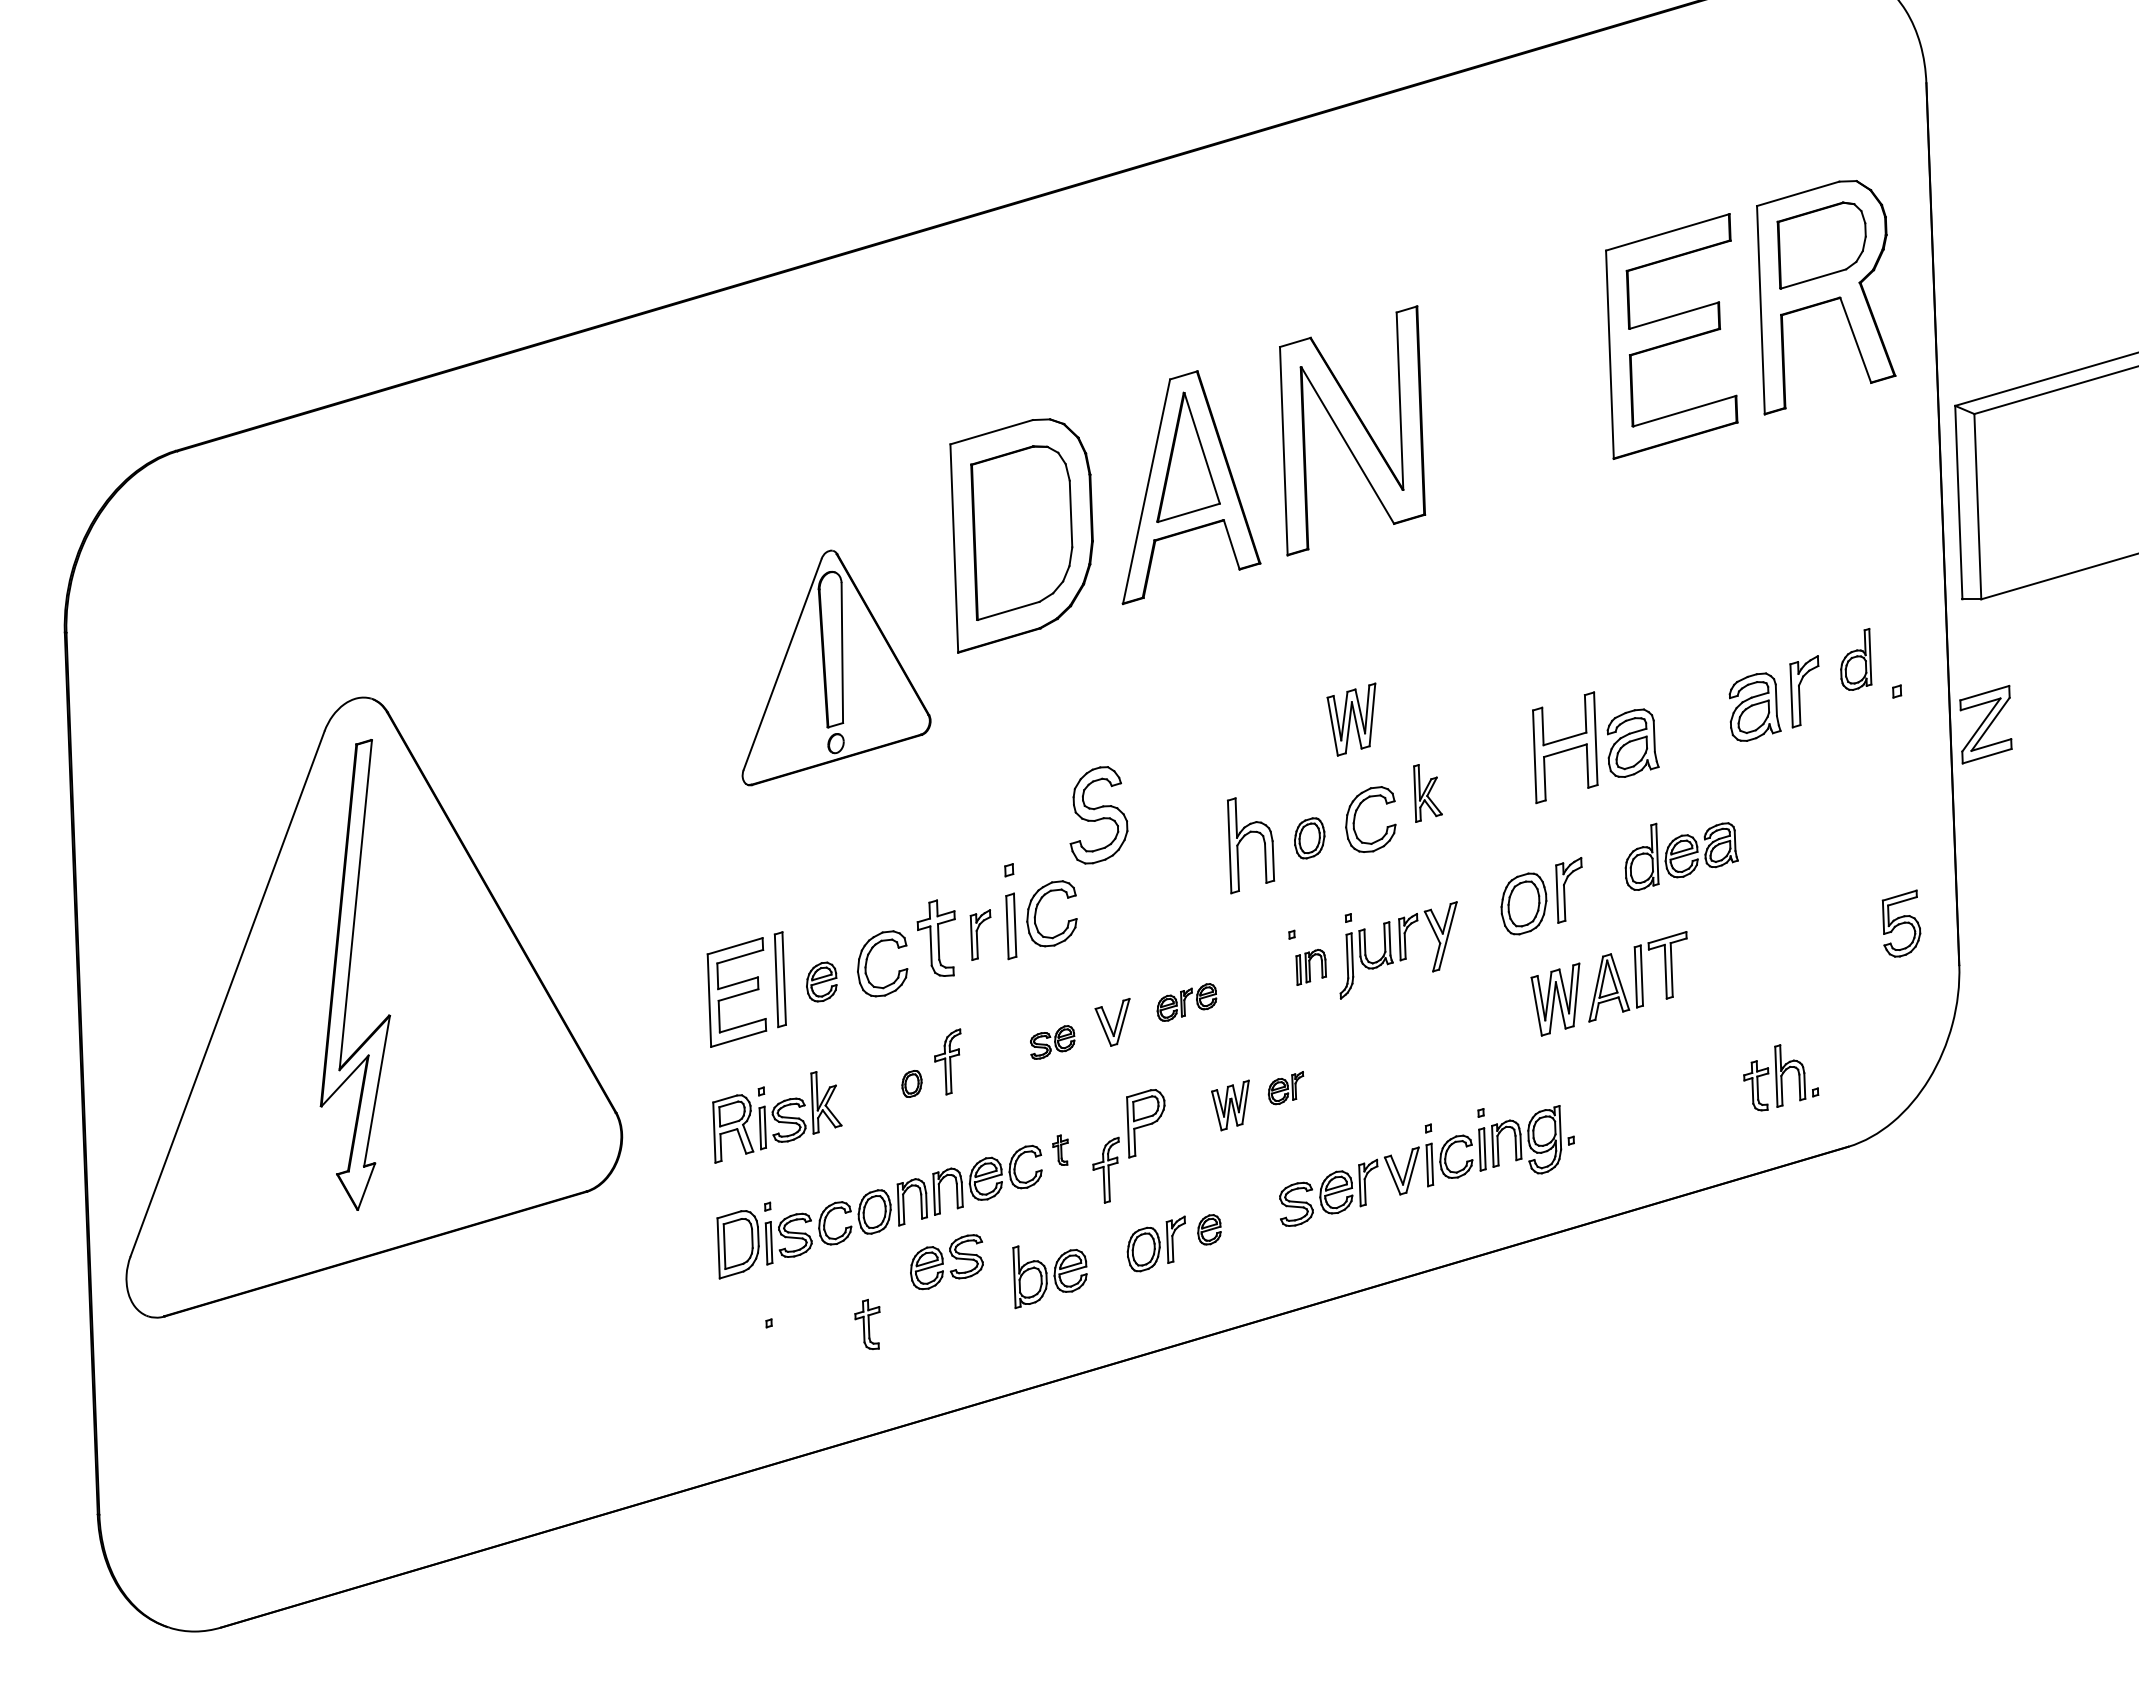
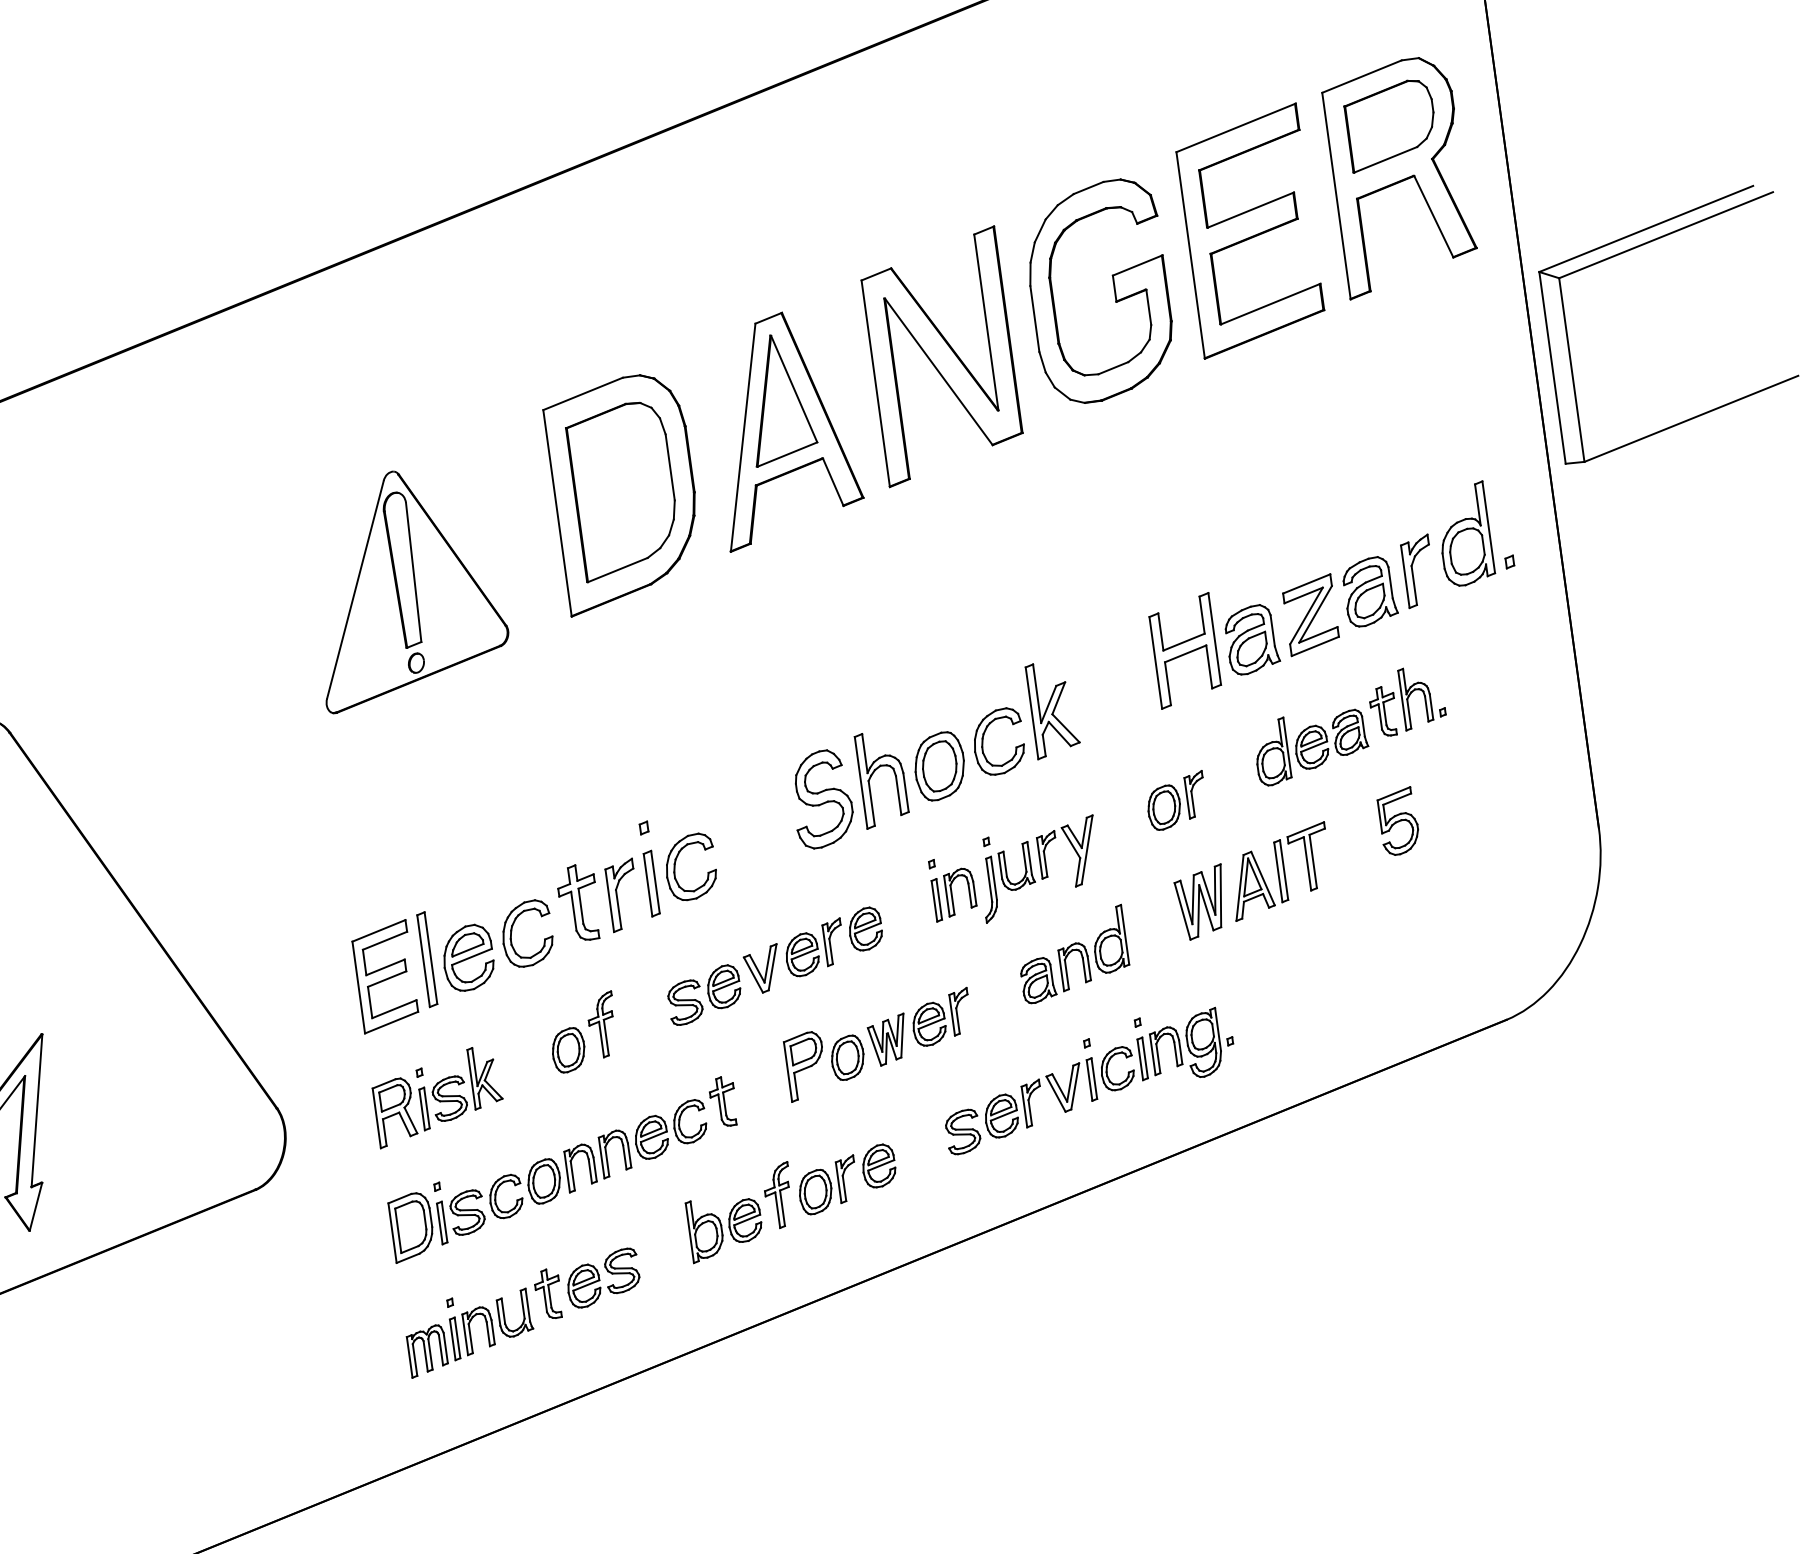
part: (1530, 381) -> (1114, 289), added
part: (1856, 659) -> (1466, 534), size x1.67
part: (836, 667) -> (409, 587), moved
part: (1351, 719) -> (969, 644), removed
part: (1985, 724) -> (1310, 615), moved
part: (1427, 793) -> (1052, 710), size x1.67
part: (1098, 815) -> (822, 799), moved
part: (1309, 838) -> (939, 766), size x1.67
part: (1540, 895) -> (1175, 800), size x0.71
part: (1901, 923) -> (1398, 821), moved
part: (980, 934) -> (621, 894), size x1.43
part: (1311, 967) -> (954, 894), size x1.43
part: (821, 981) -> (468, 957), size x1.67
part: (1186, 1002) -> (833, 942), size x1.67
part: (1424, 1038) -> (1074, 954), added
part: (1052, 1042) -> (704, 995), size x1.67
part: (1781, 1077) -> (1407, 700), moved
part: (911, 1083) -> (568, 1049), size x1.67
part: (1285, 1087) -> (940, 1016), size x1.67
part: (1188, 1118) -> (847, 1057), added
part: (1060, 1149) -> (722, 1100), size x1.67
part: (1105, 1169) -> (777, 1194), moved
part: (1209, 1229) -> (879, 1165), size x1.43
part: (946, 1262) -> (602, 1278), moved
part: (785, 1355) -> (469, 1333), added

